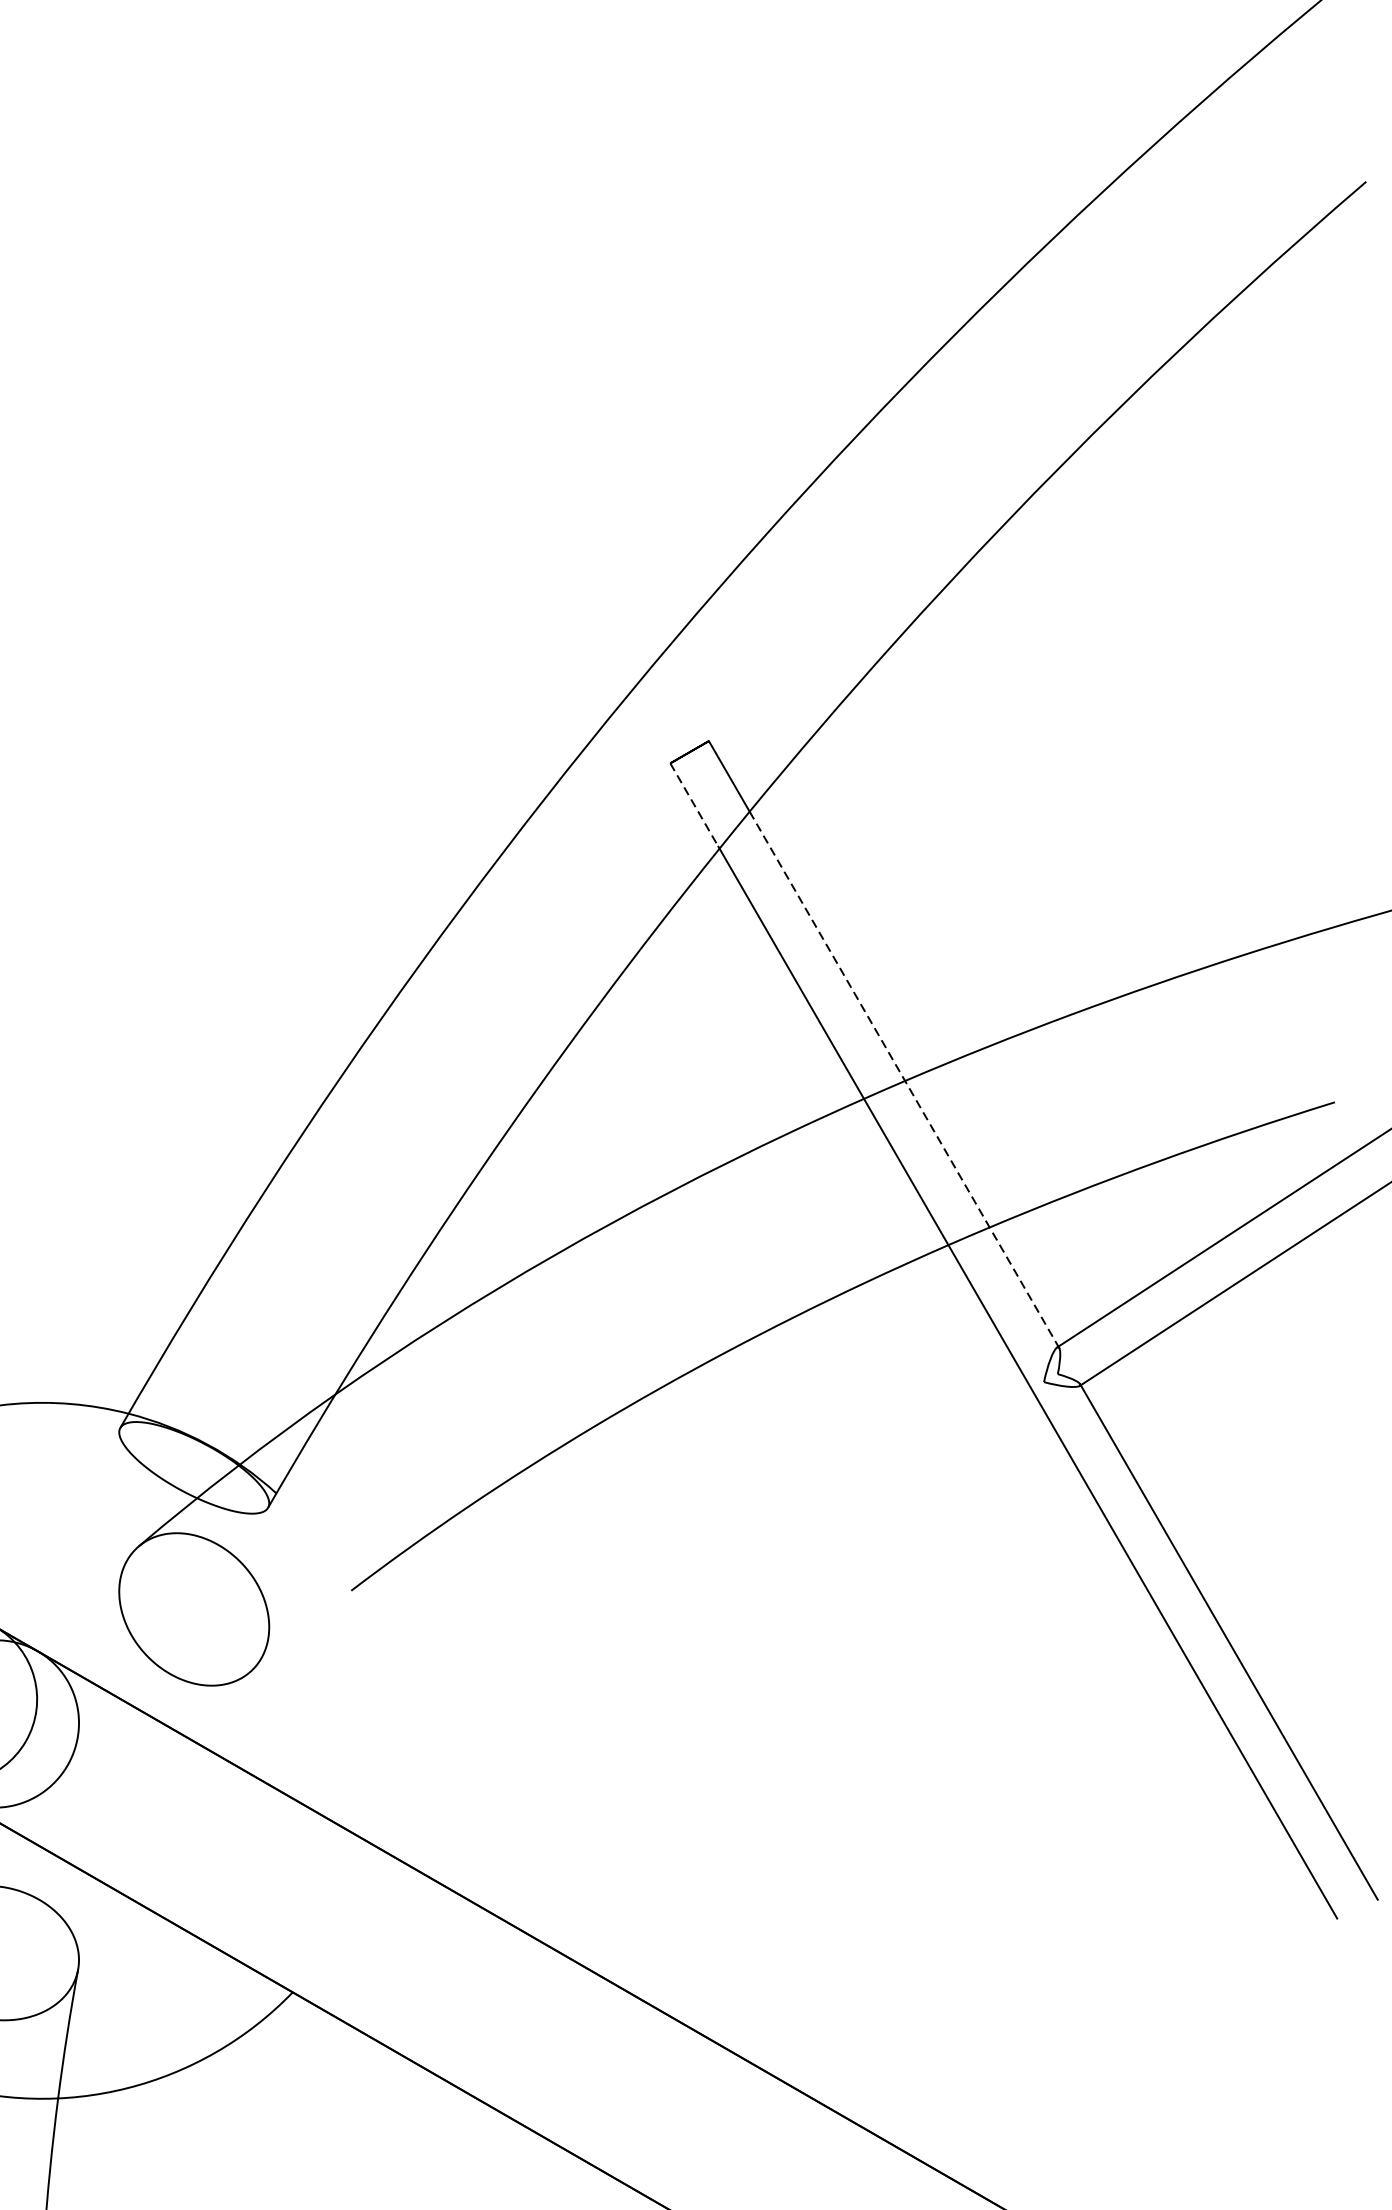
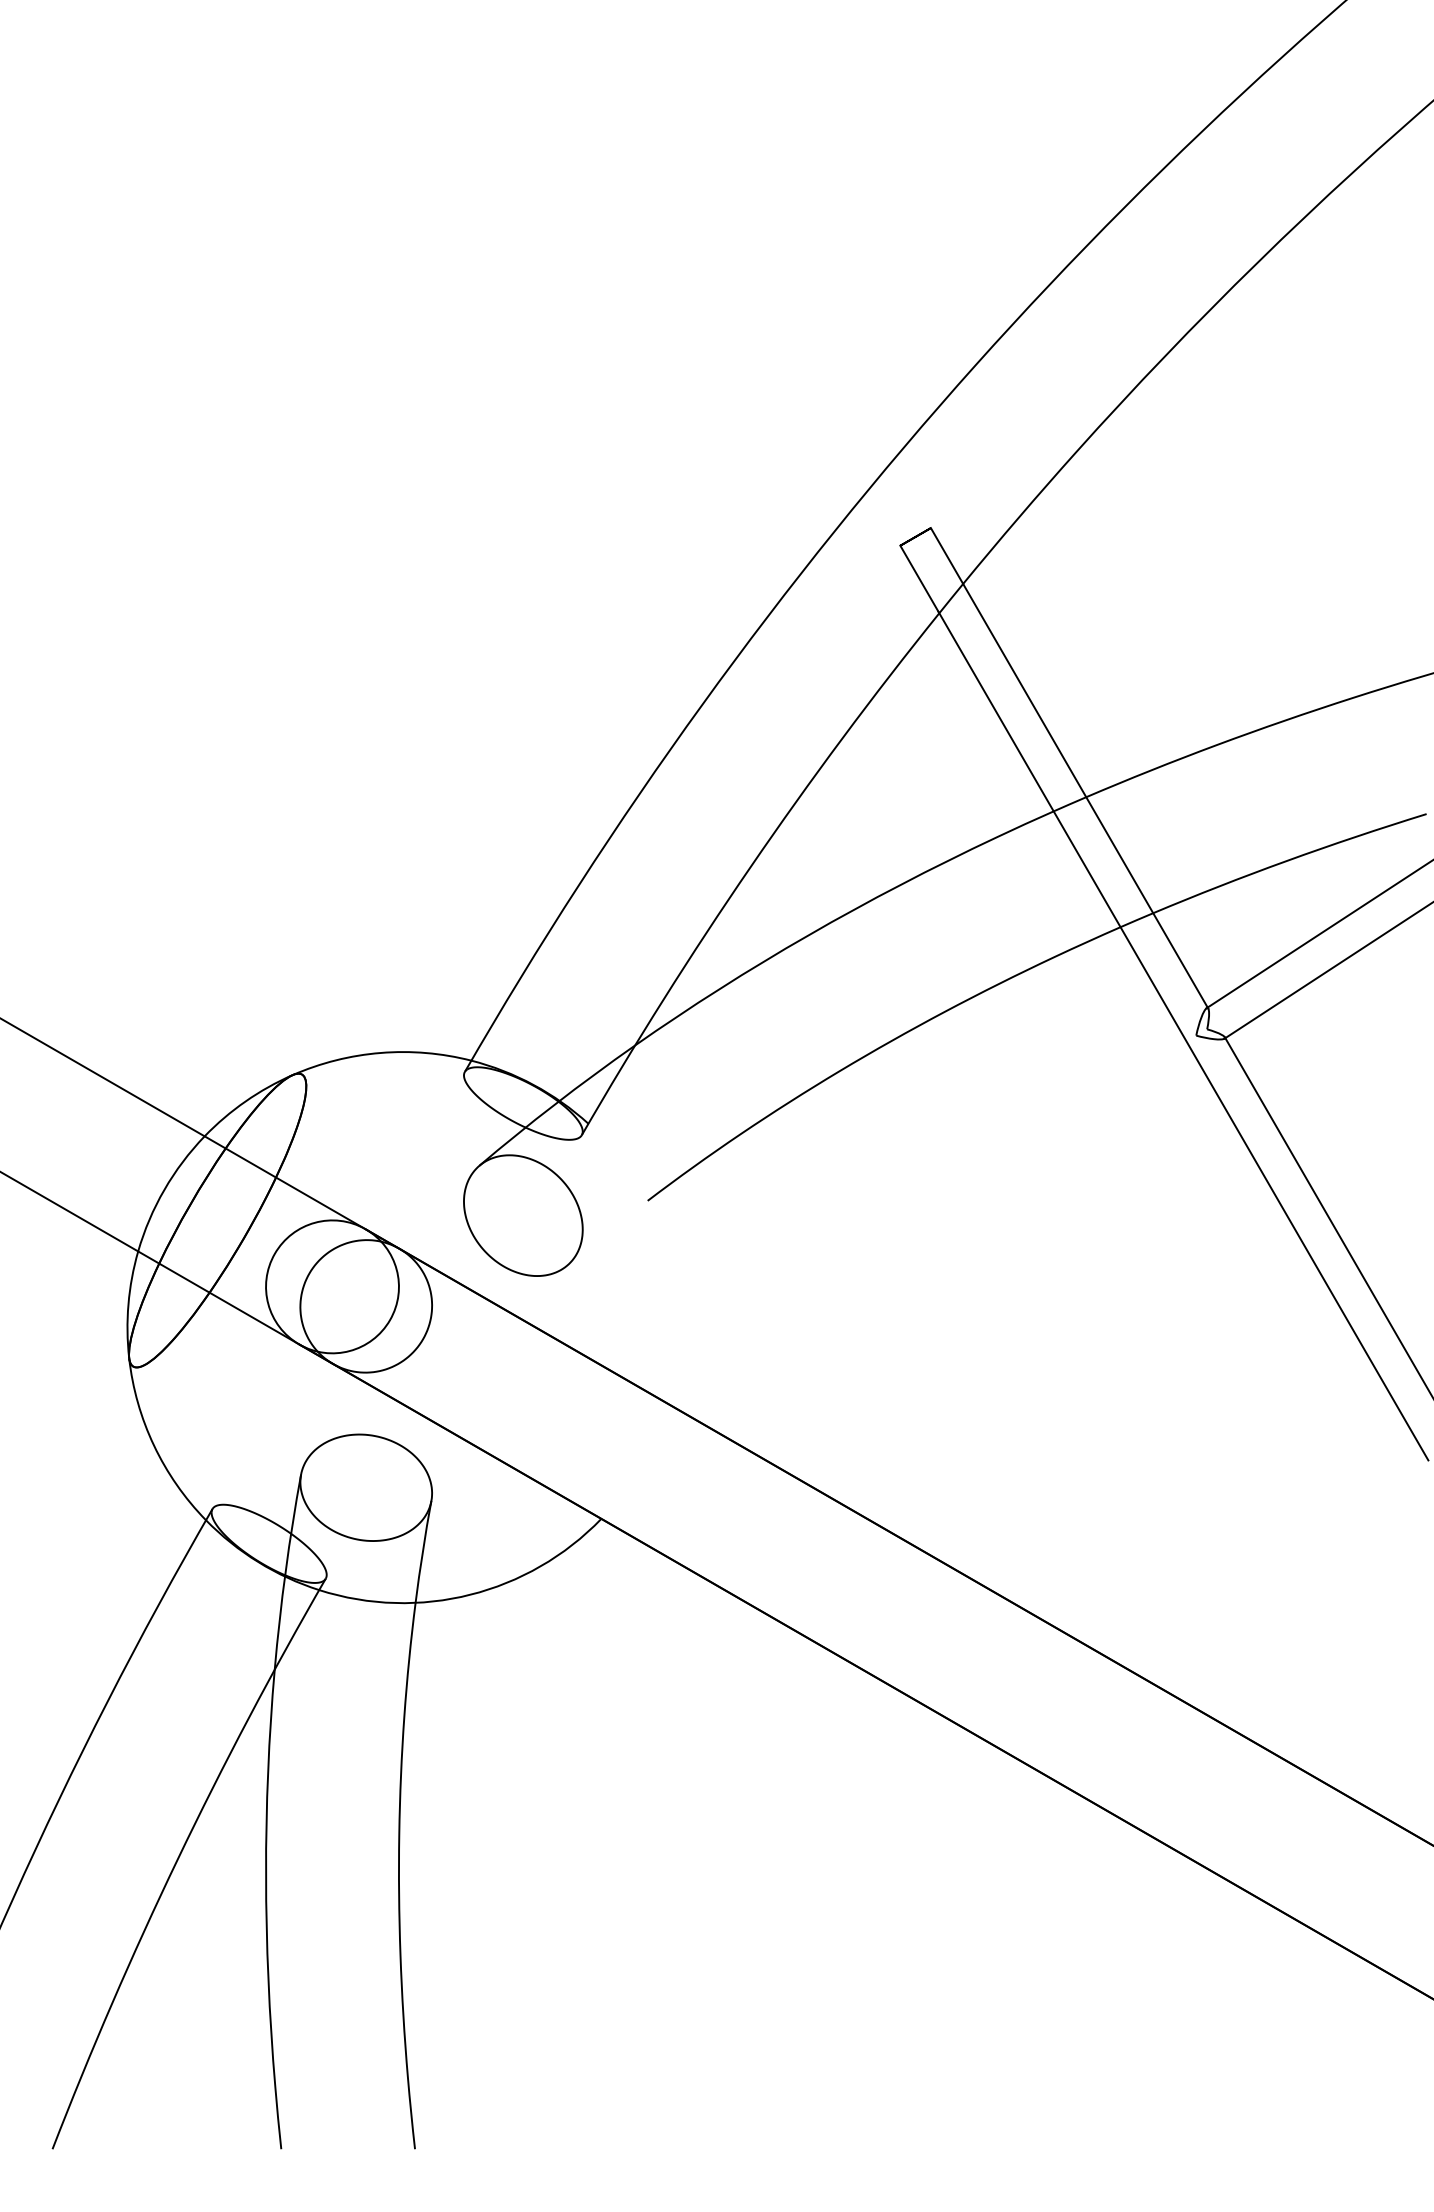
line: (694, 806) -> (919, 579), dashed -> solid
line: (904, 1078) -> (1085, 795), dashed -> solid

